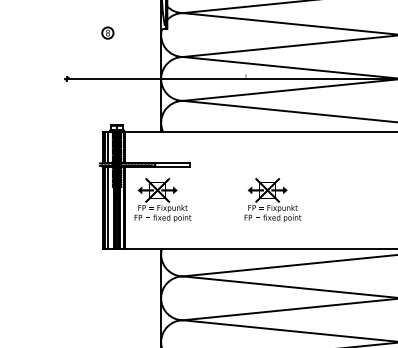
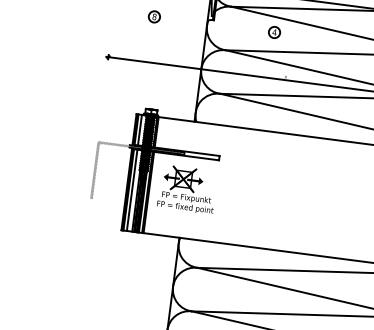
part: (228, 32) -> (274, 31), added
fill: (111, 192) -> (137, 175), added
part: (272, 200) -> (296, 204), removed

